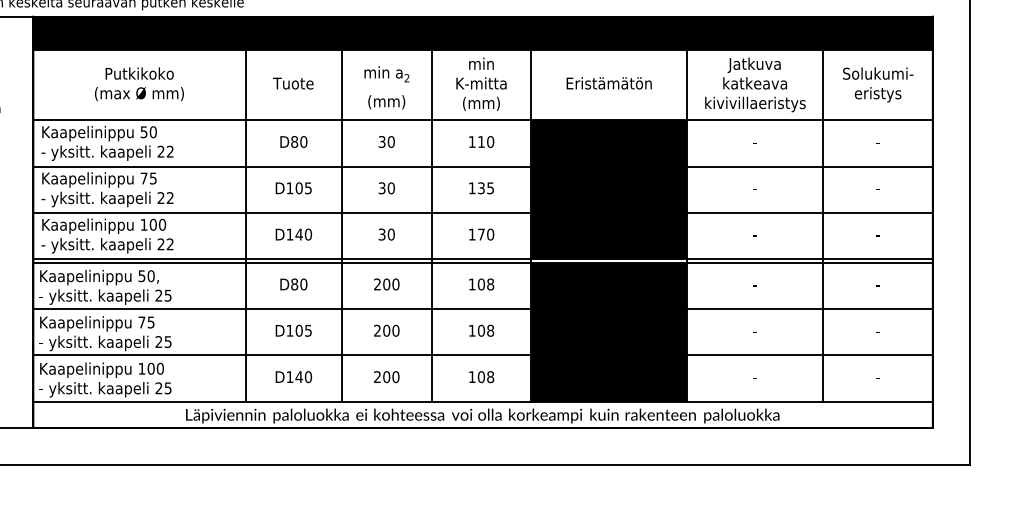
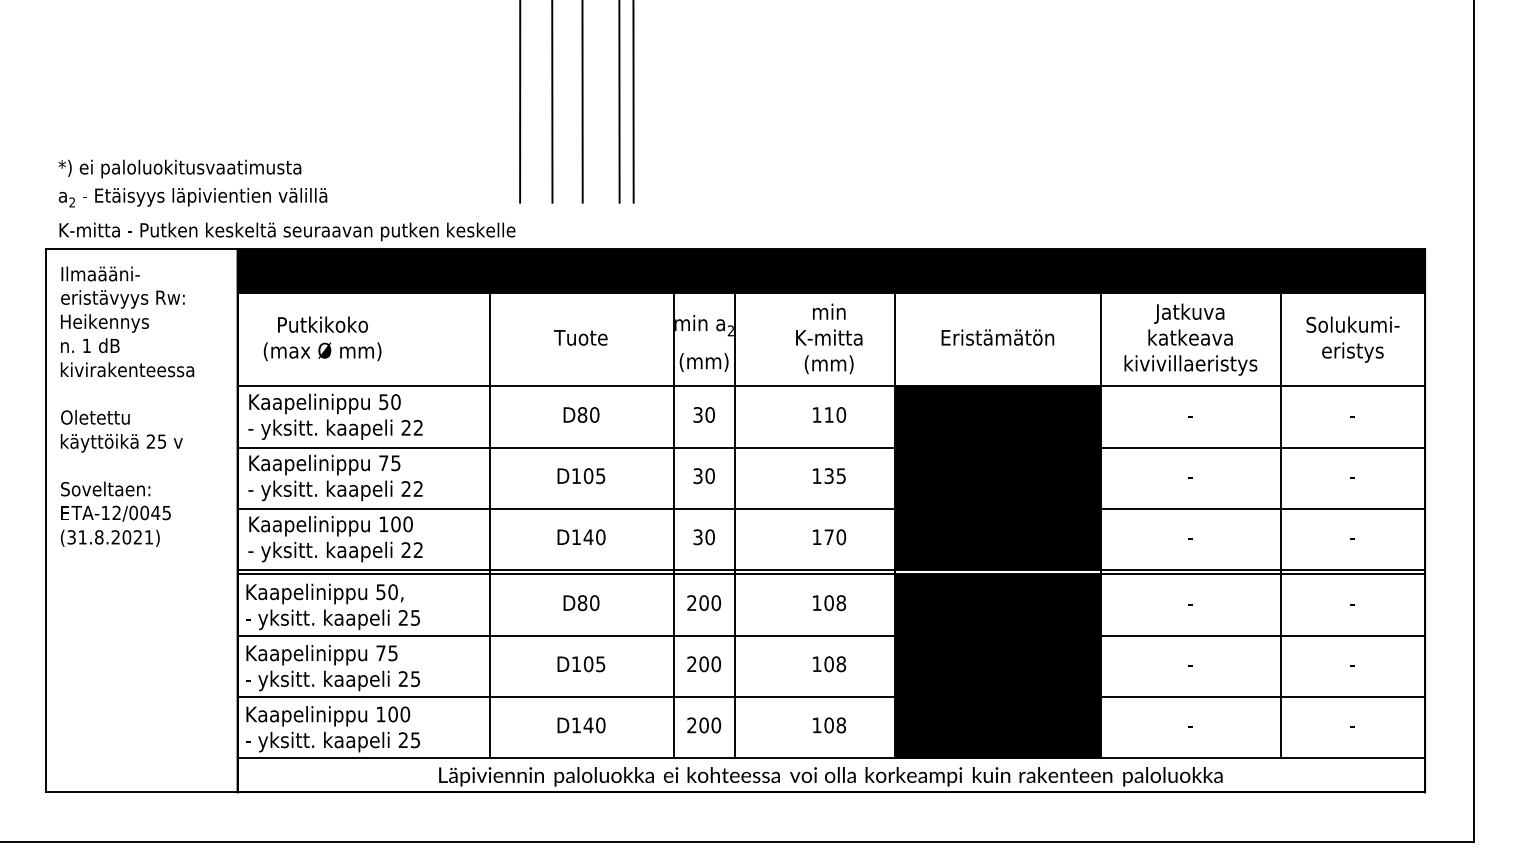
text: (139, 84) -> (322, 338), moved
line: (245, 225) -> (489, 525), moved
line: (341, 225) -> (673, 525), moved
line: (431, 225) -> (735, 525), moved

